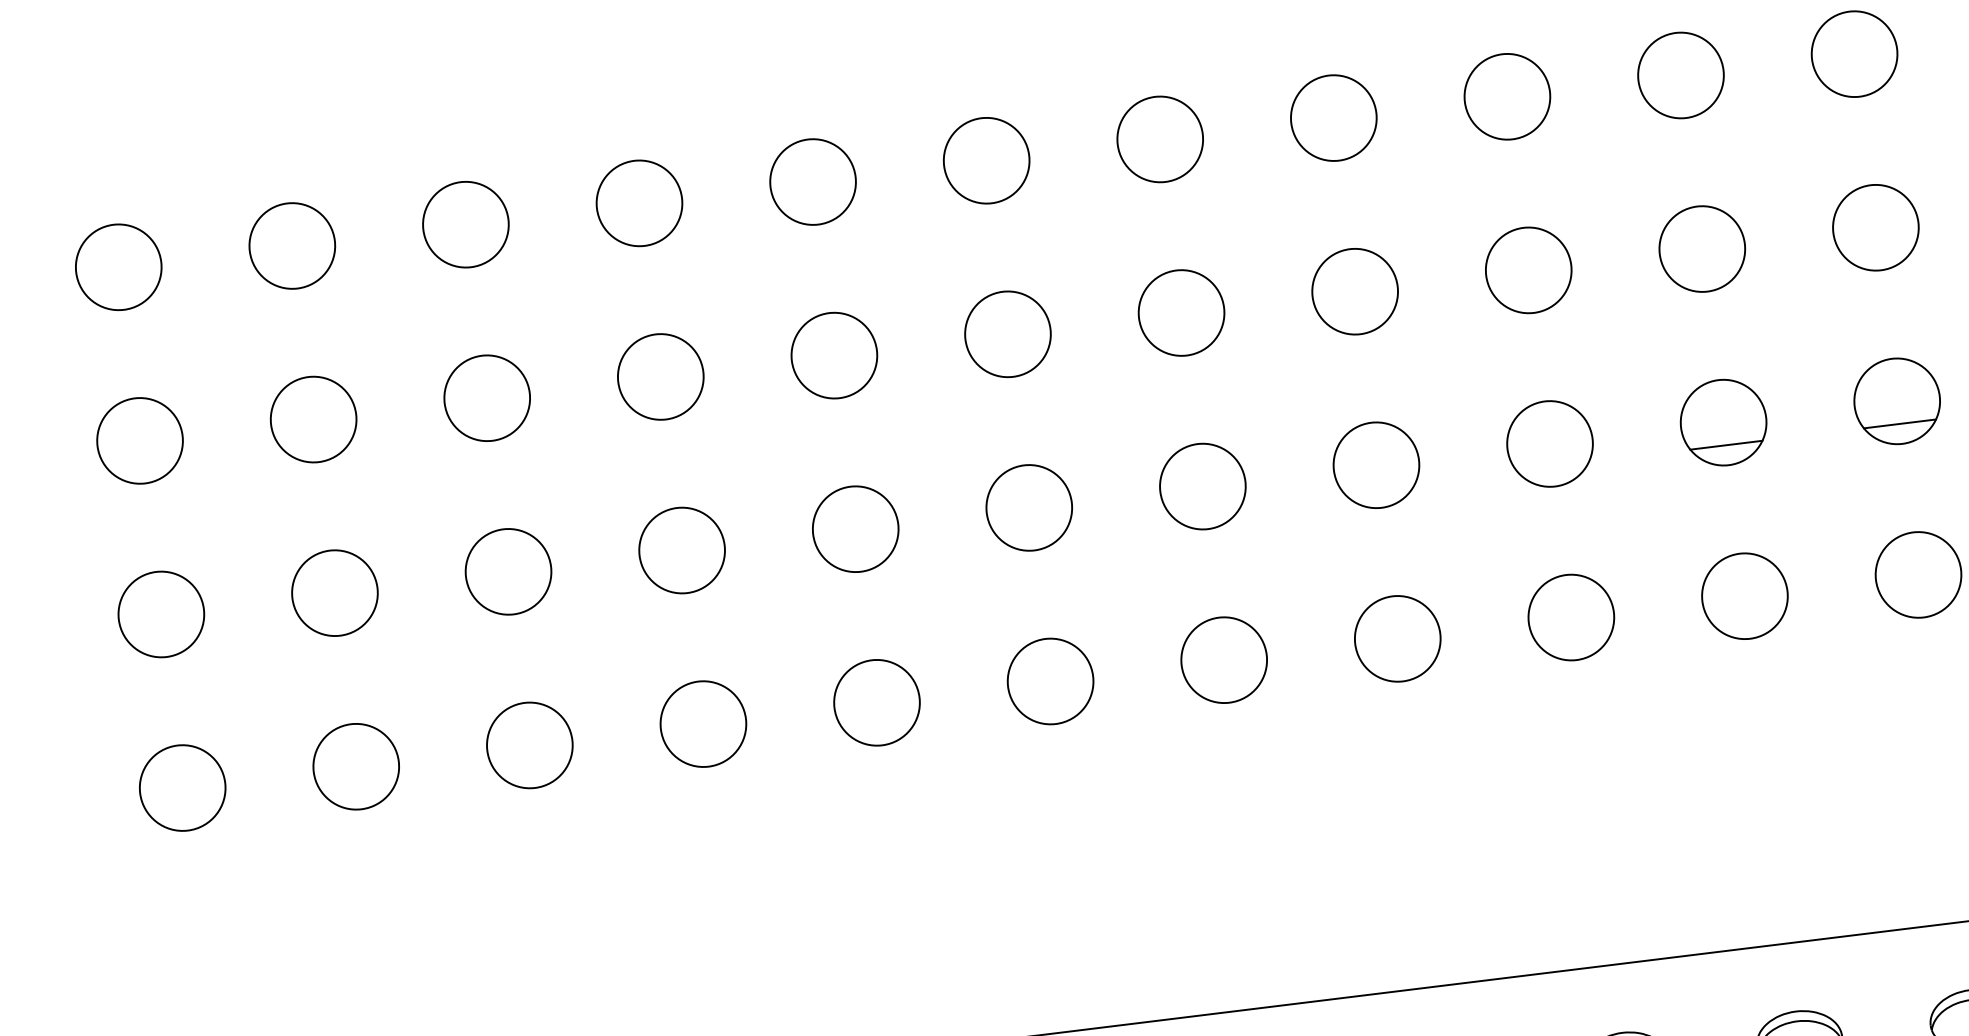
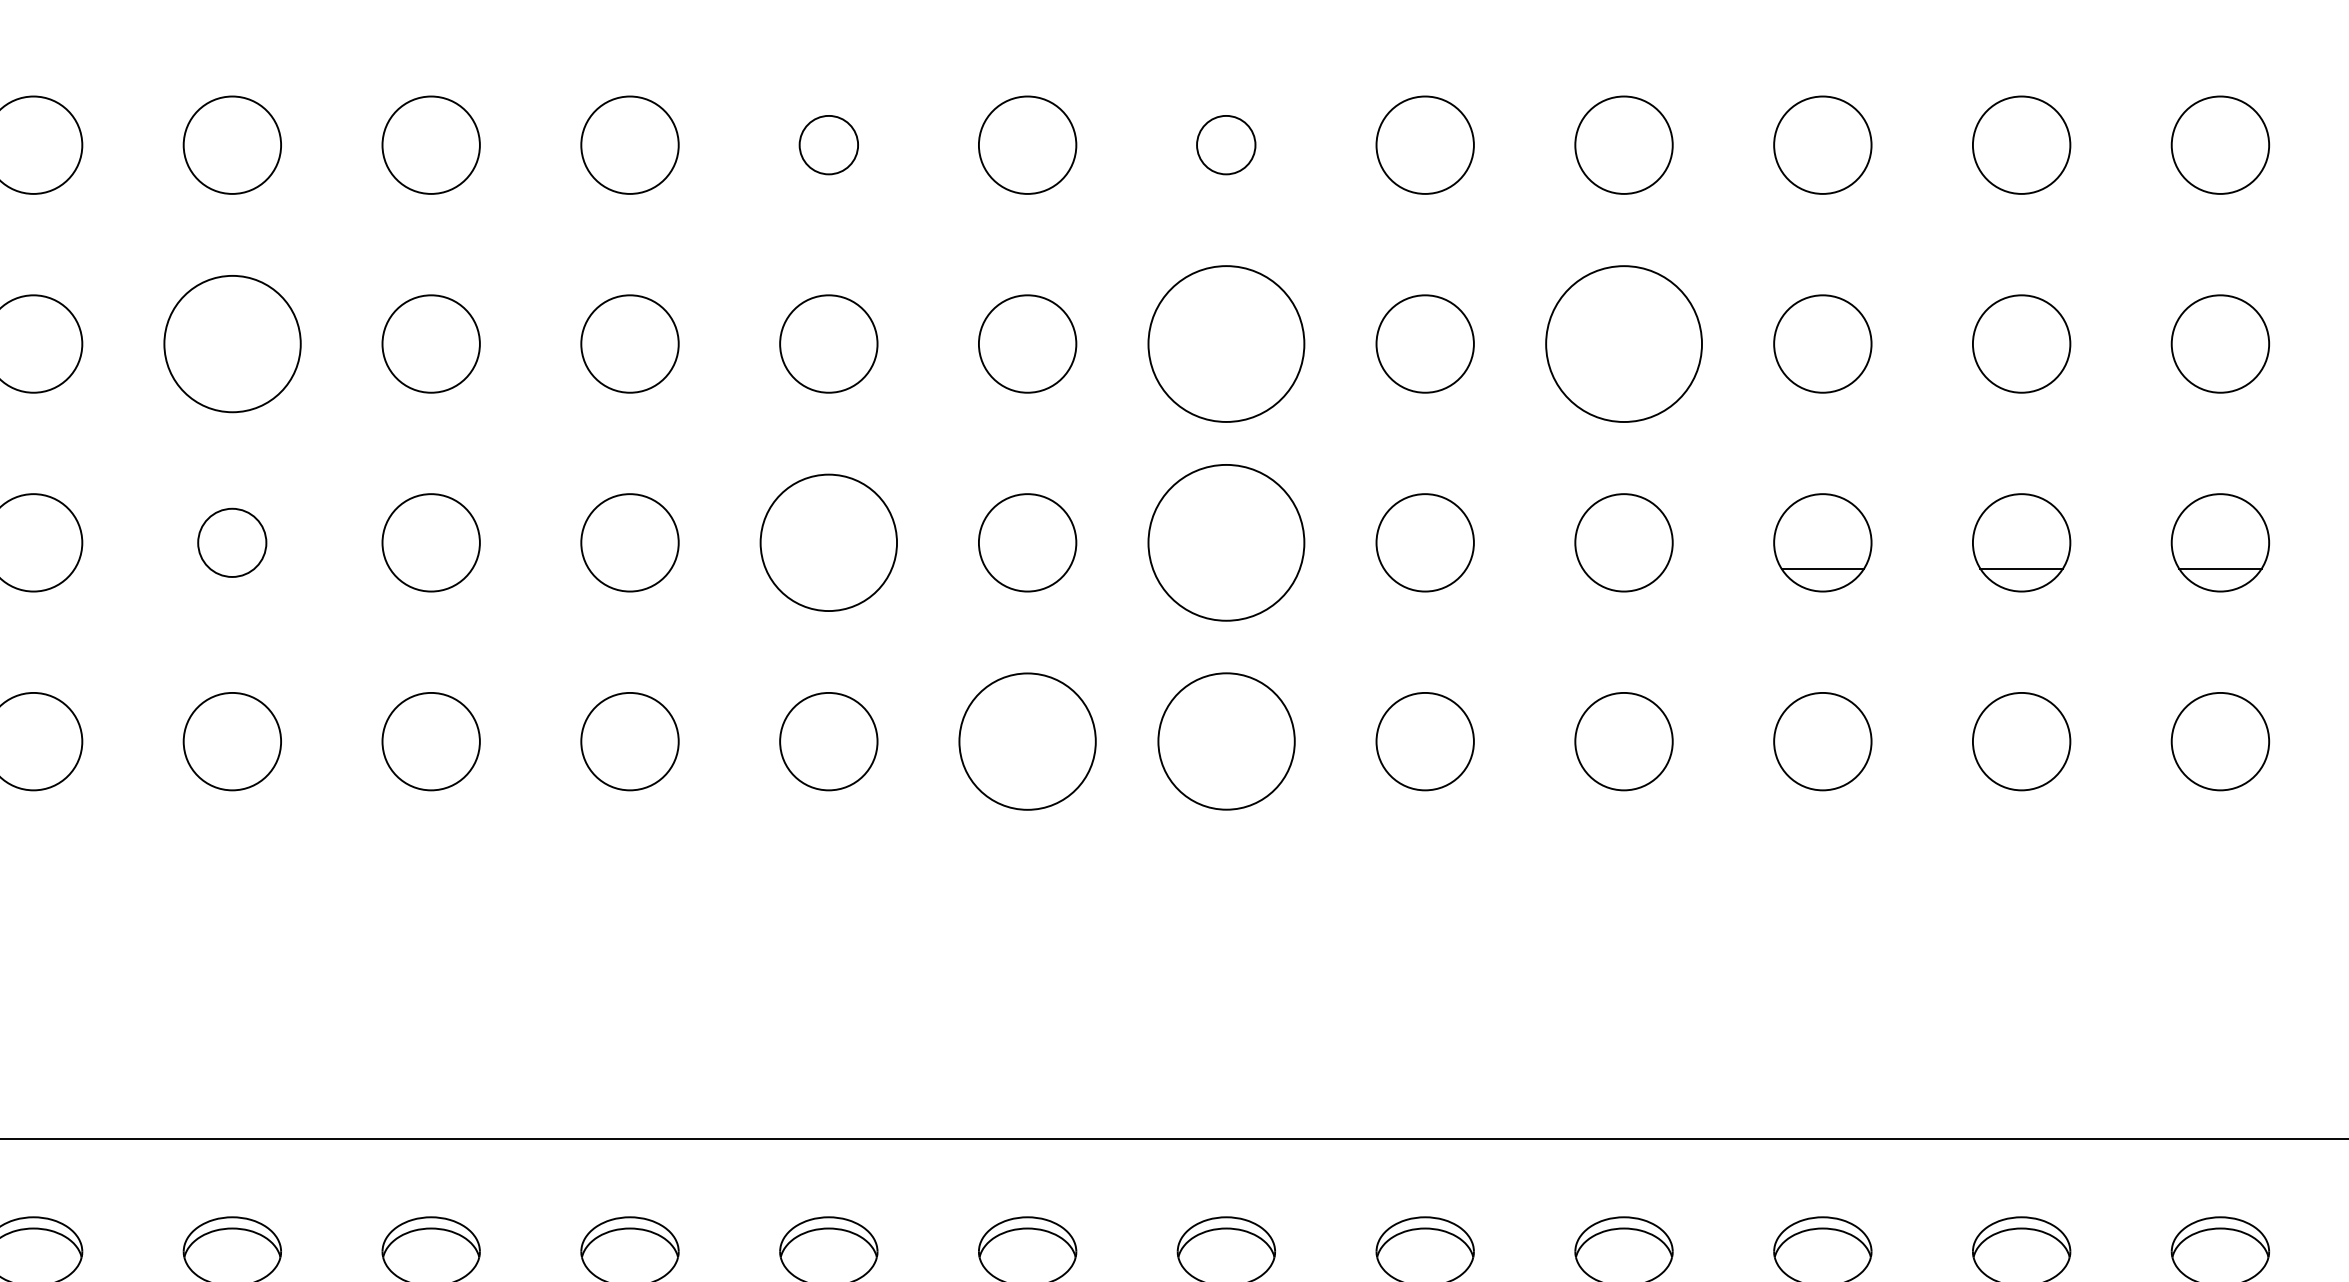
circle: (1159, 138) -> (1225, 144), size x0.6
circle: (812, 181) -> (828, 144), size x0.6
circle: (1528, 269) -> (1623, 343), size x1.6
circle: (1181, 312) -> (1226, 343), size x1.6
circle: (312, 419) -> (231, 343), size x1.4
circle: (1202, 486) -> (1226, 542), size x1.6
circle: (855, 528) -> (828, 542), size x1.4
circle: (334, 592) -> (231, 542), size x0.7
circle: (1223, 660) -> (1225, 741), size x1.4
circle: (1050, 681) -> (1027, 741), size x1.4

